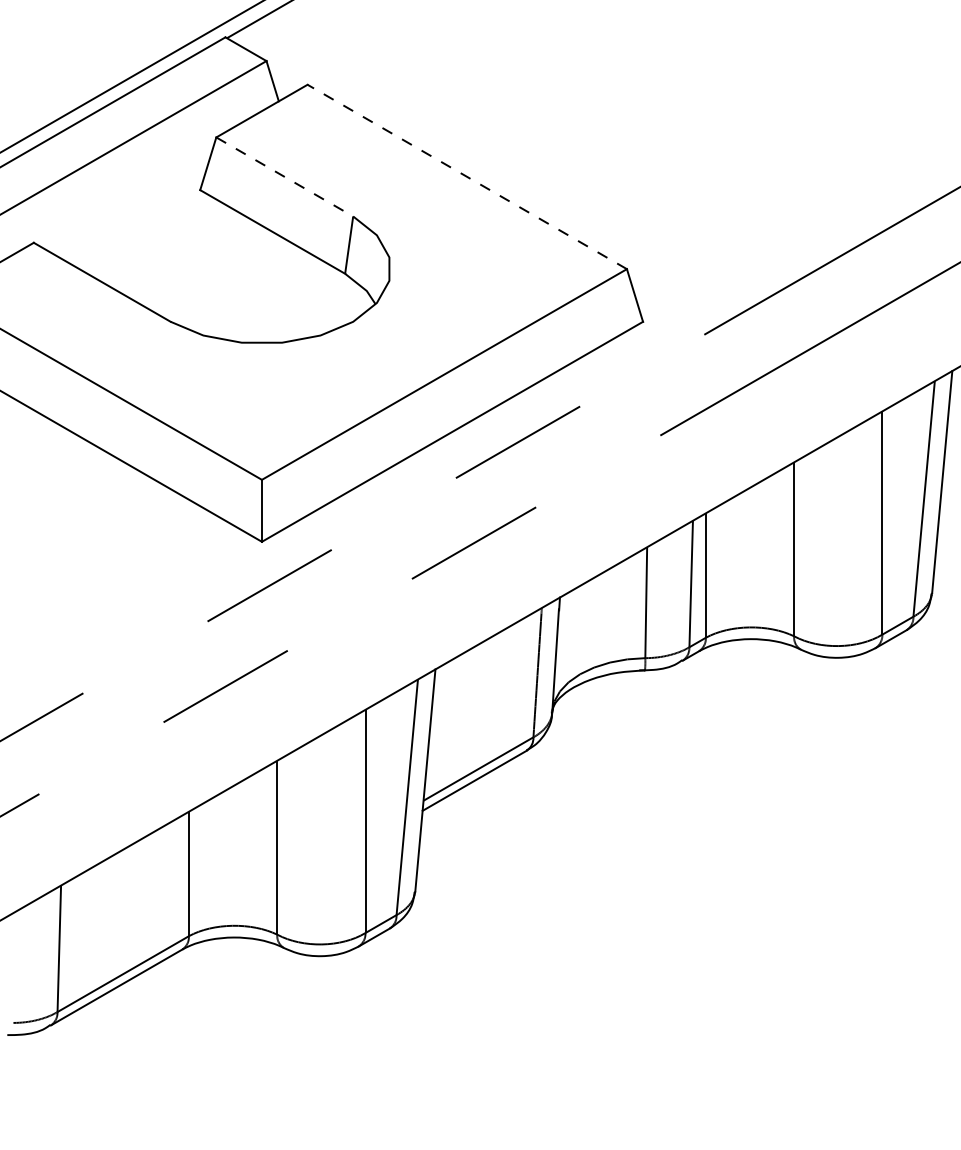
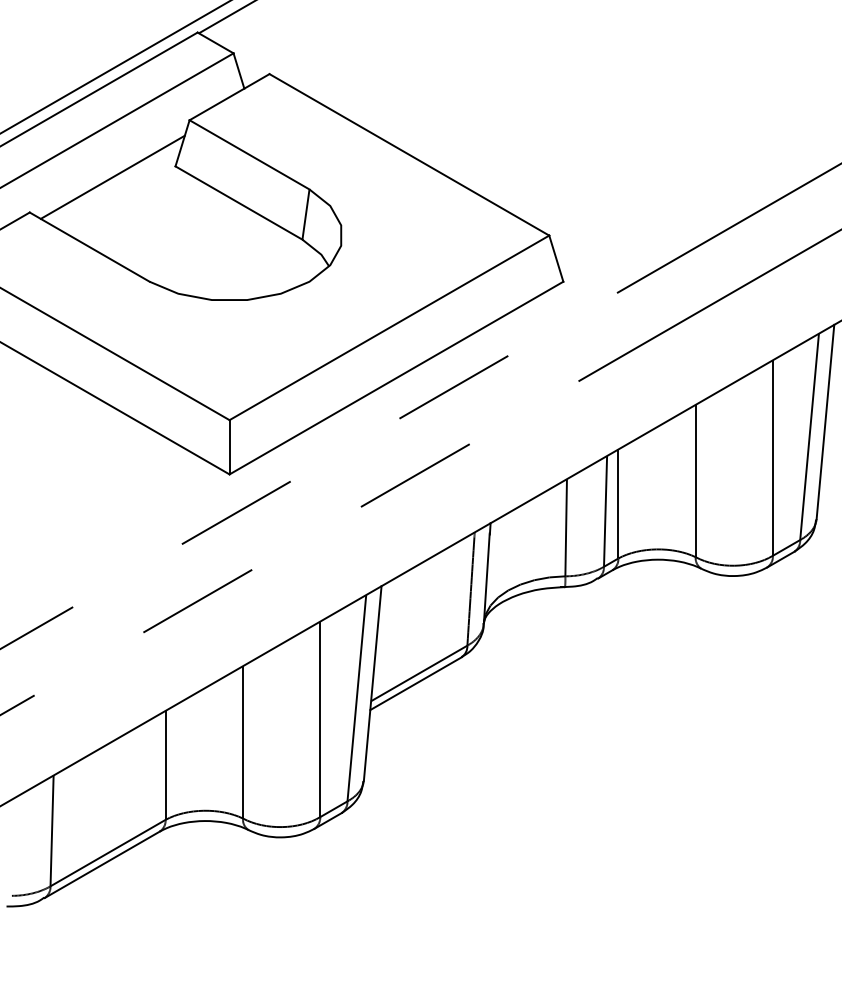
line: (466, 176) -> (408, 154), dashed -> solid
line: (285, 177) -> (250, 155), dashed -> solid
line: (128, 202) -> (112, 177), added

